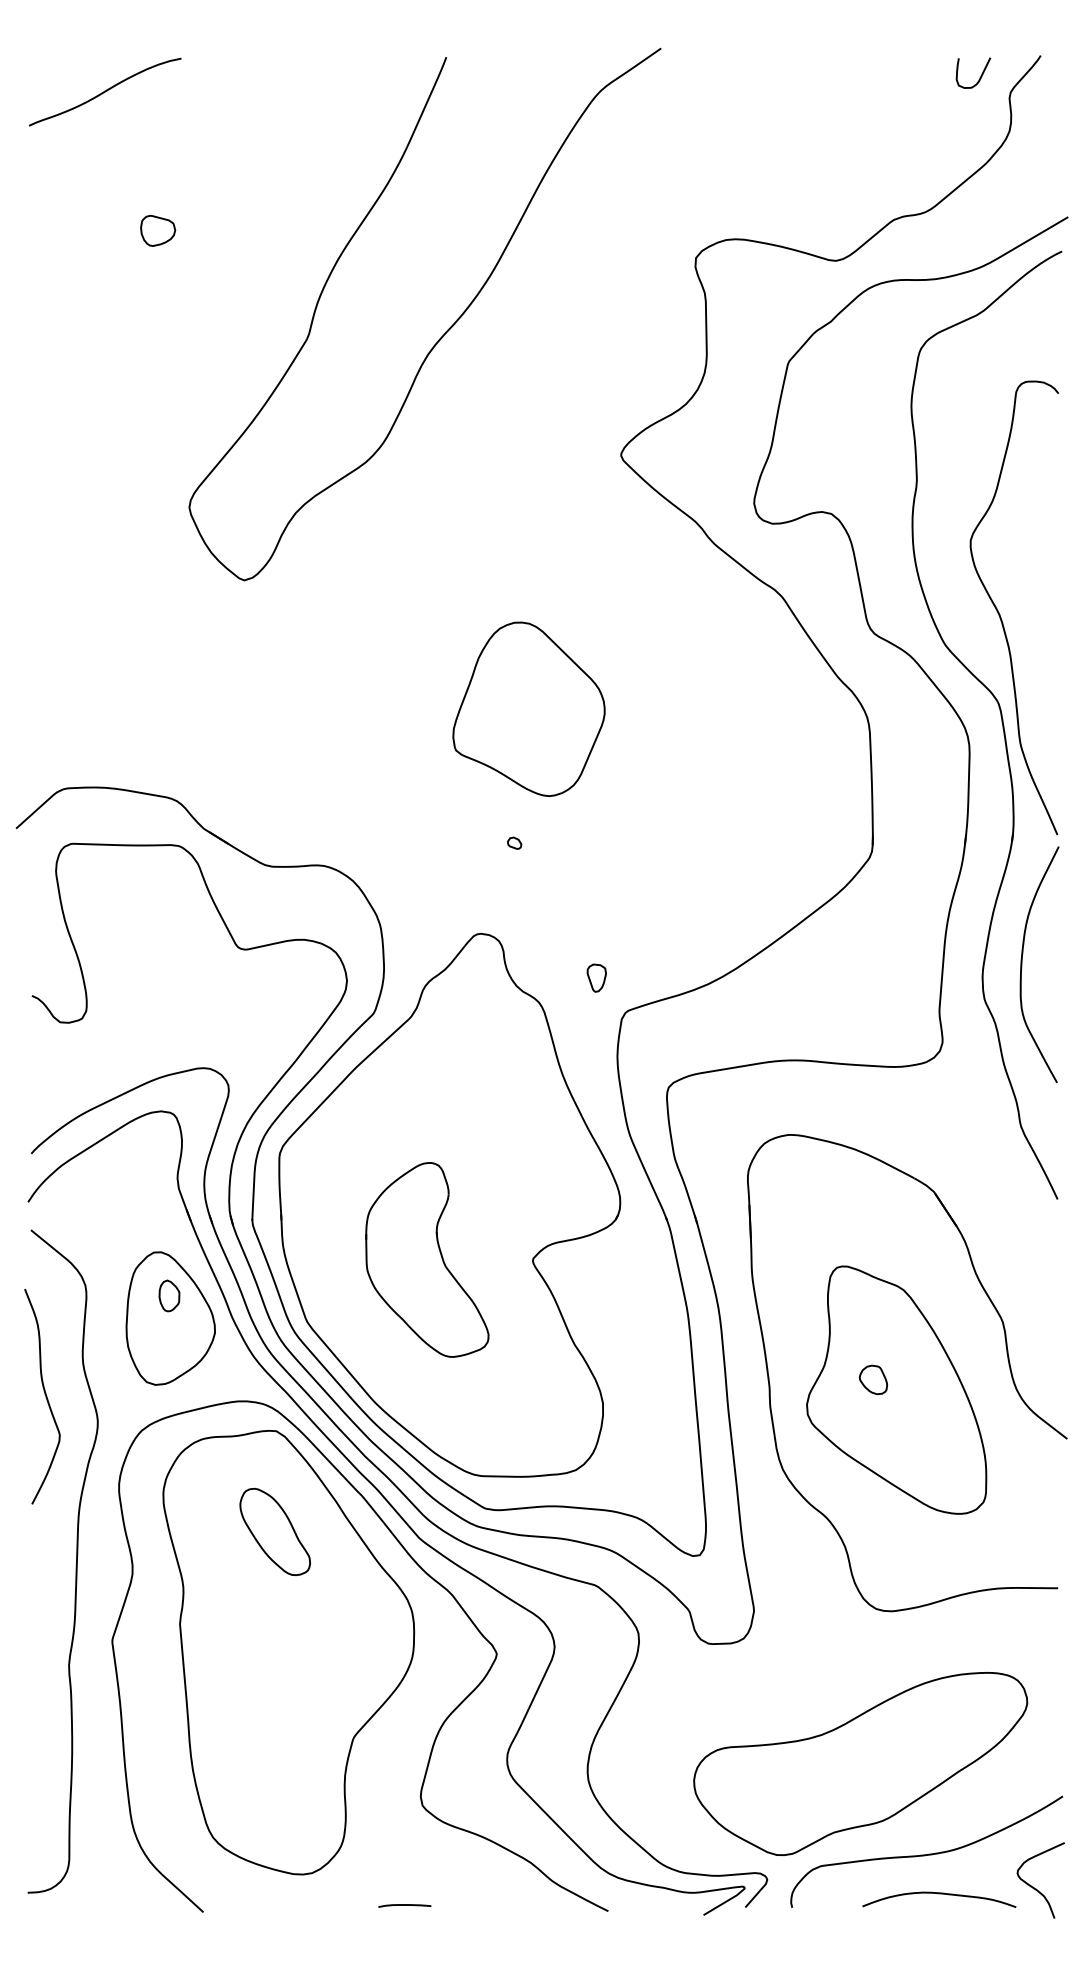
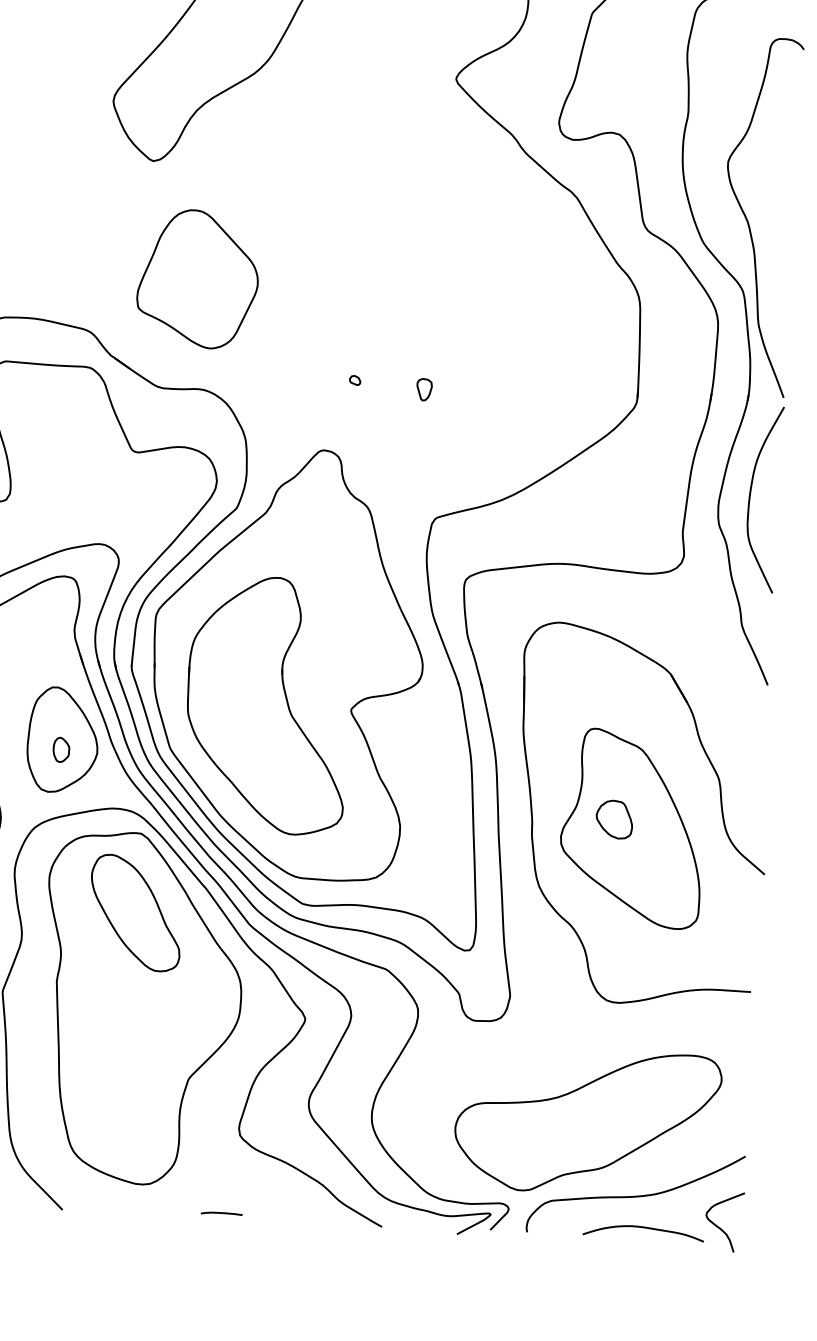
part: (528, 708) -> (197, 278), moved
part: (596, 977) -> (424, 389), moved
part: (427, 1259) -> (268, 704), size x1.67
part: (169, 1295) -> (61, 749), moved
part: (873, 1379) -> (614, 819), size x1.67
part: (275, 1531) -> (136, 912), size x1.67

